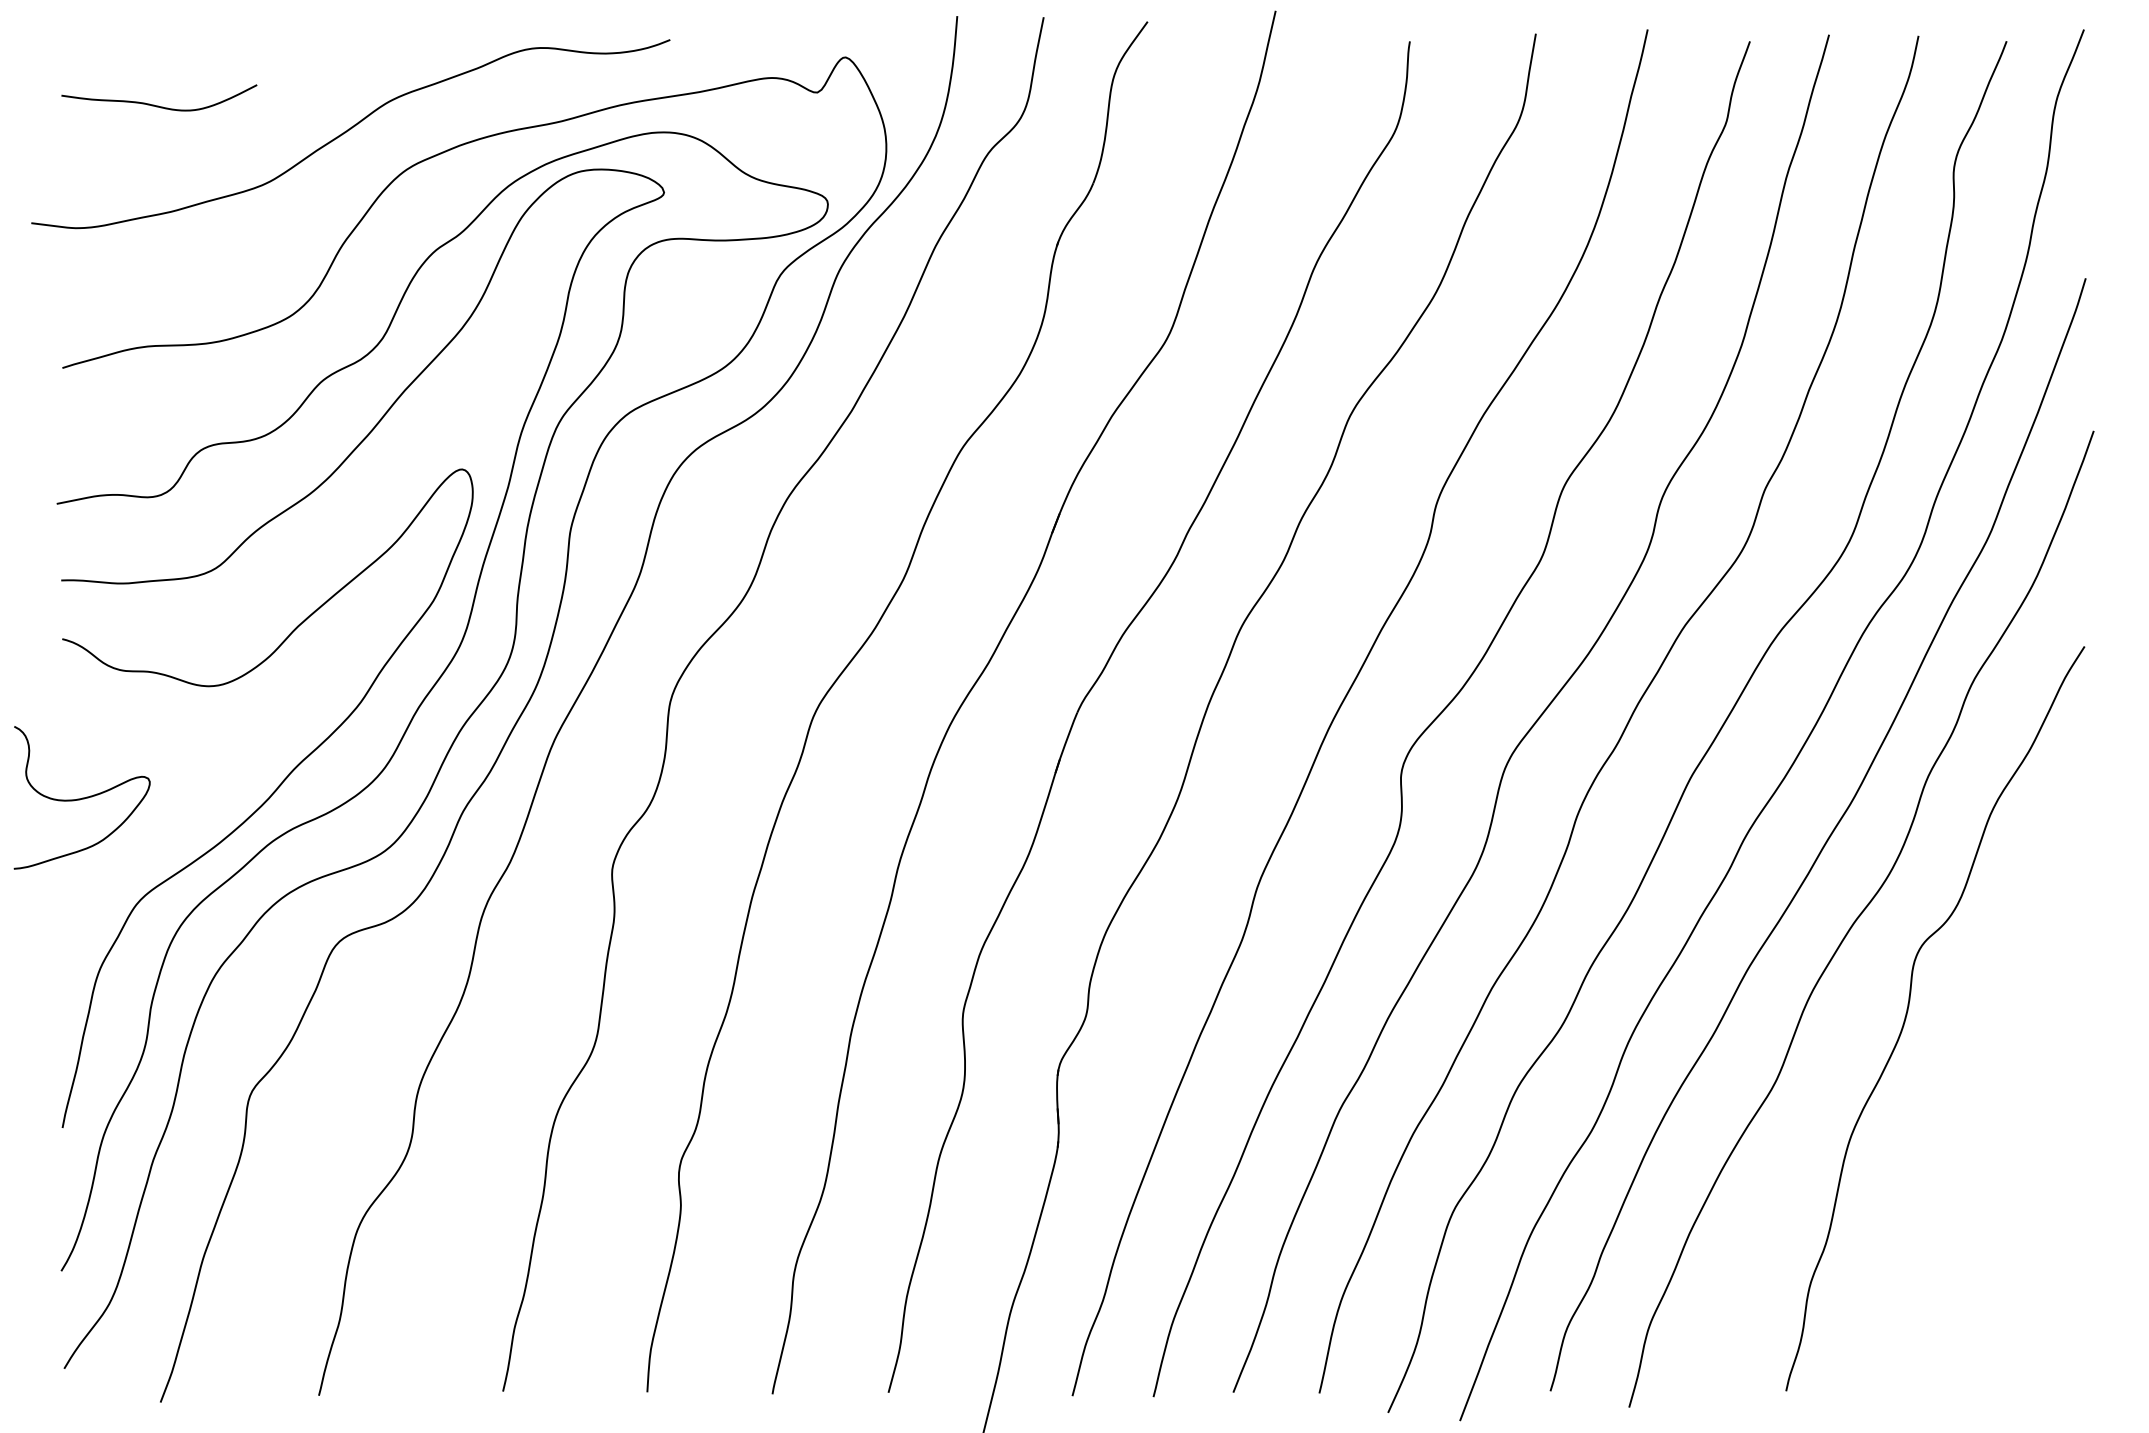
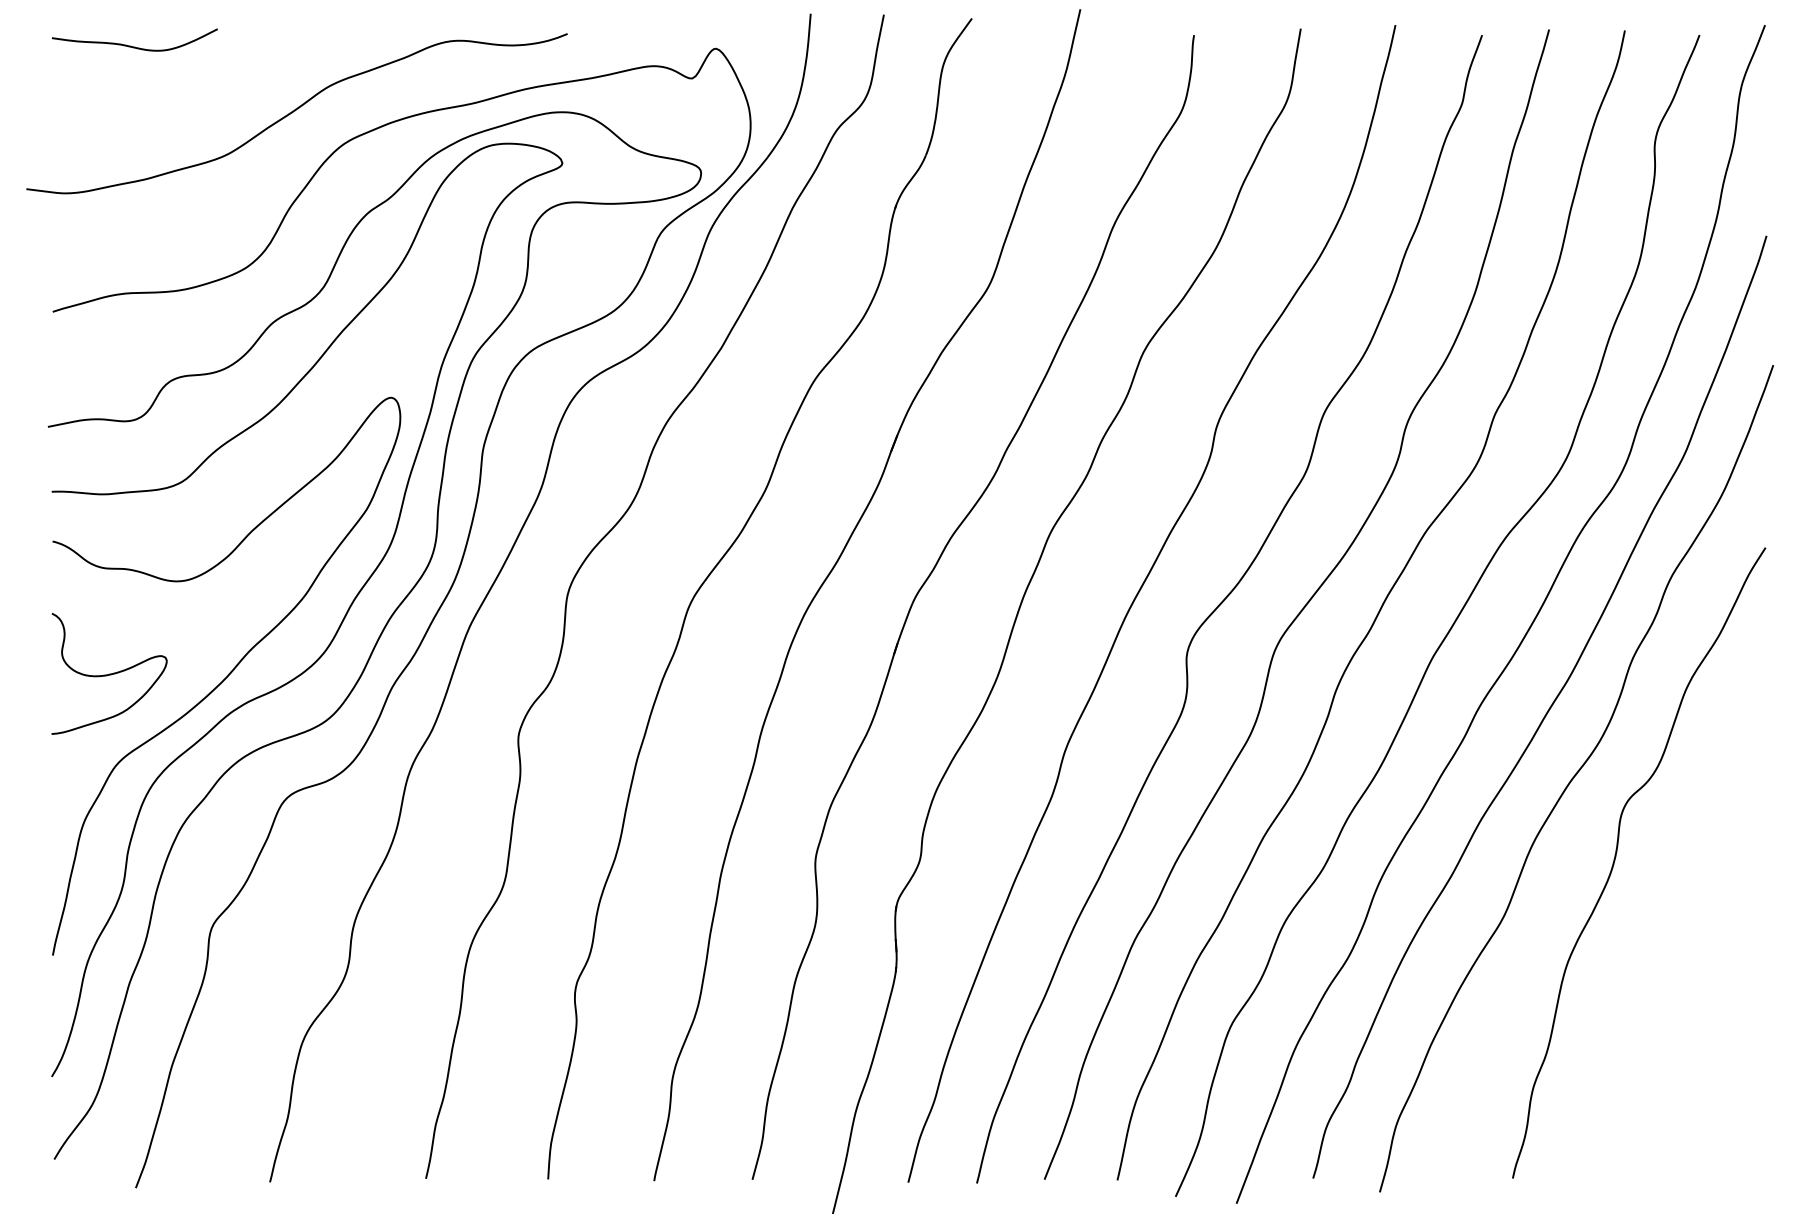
curve: (158, 105) -> (134, 46), moved
curve: (82, 797) -> (109, 673), moved

